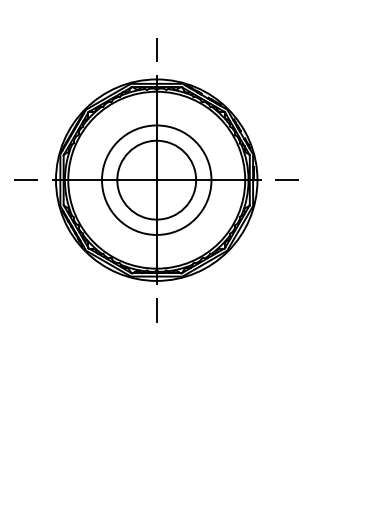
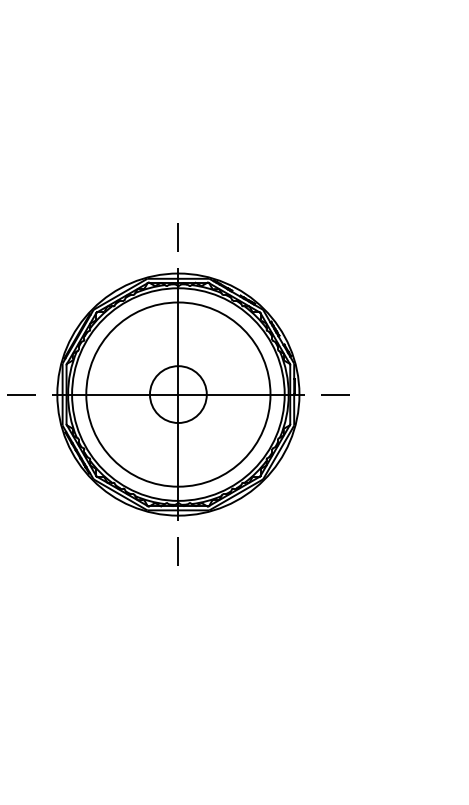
circle: (156, 180) -> (178, 394), size x0.6
circle: (156, 180) -> (178, 394), size x1.4

